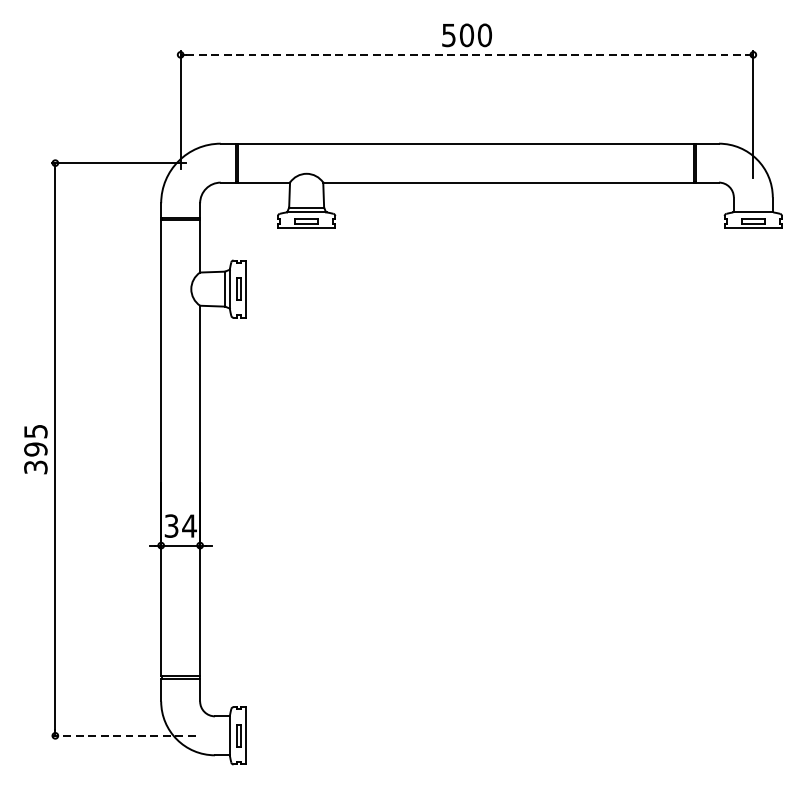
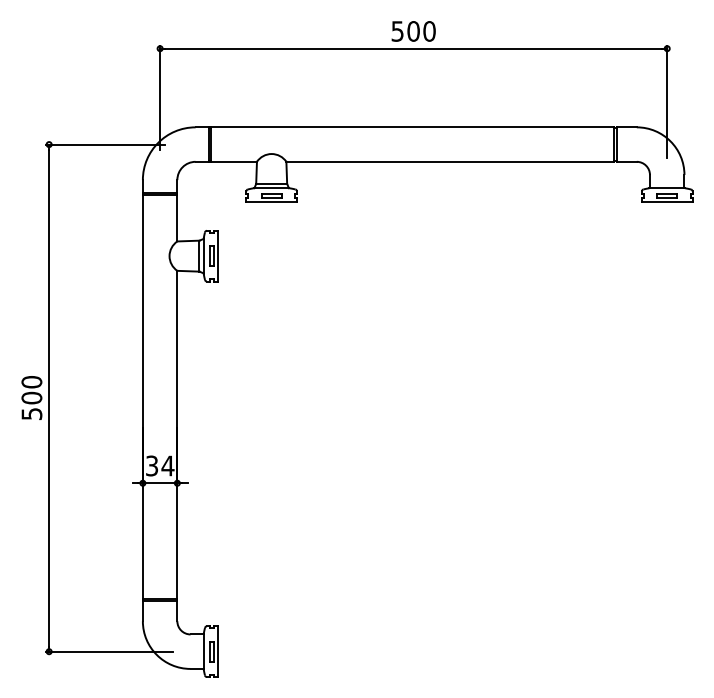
line: (467, 54) -> (414, 48), dashed -> solid
text: (35, 448) -> (31, 397), 395 -> 500
line: (123, 735) -> (109, 651), dashed -> solid

